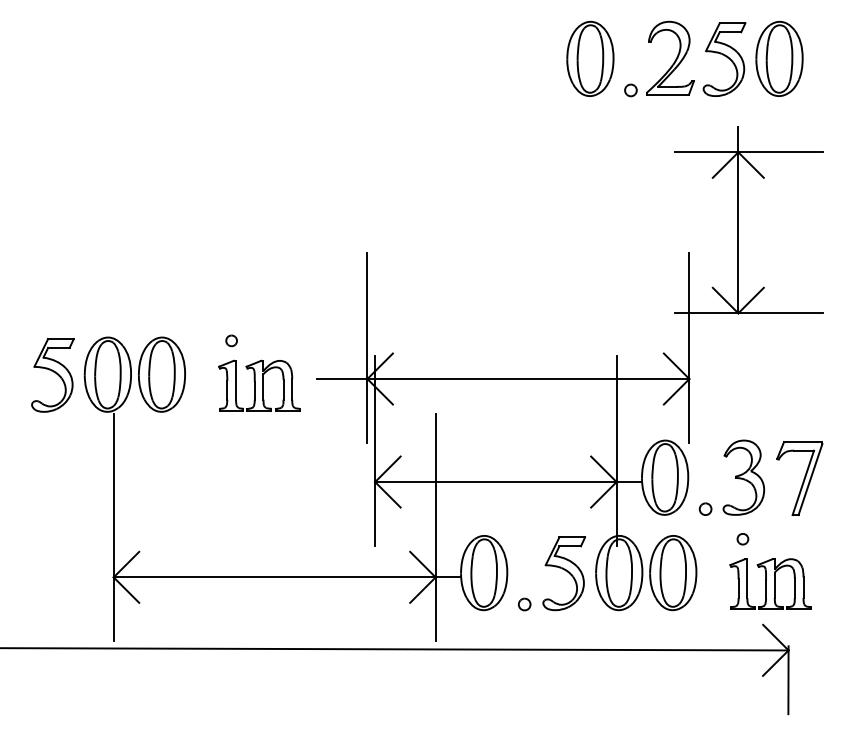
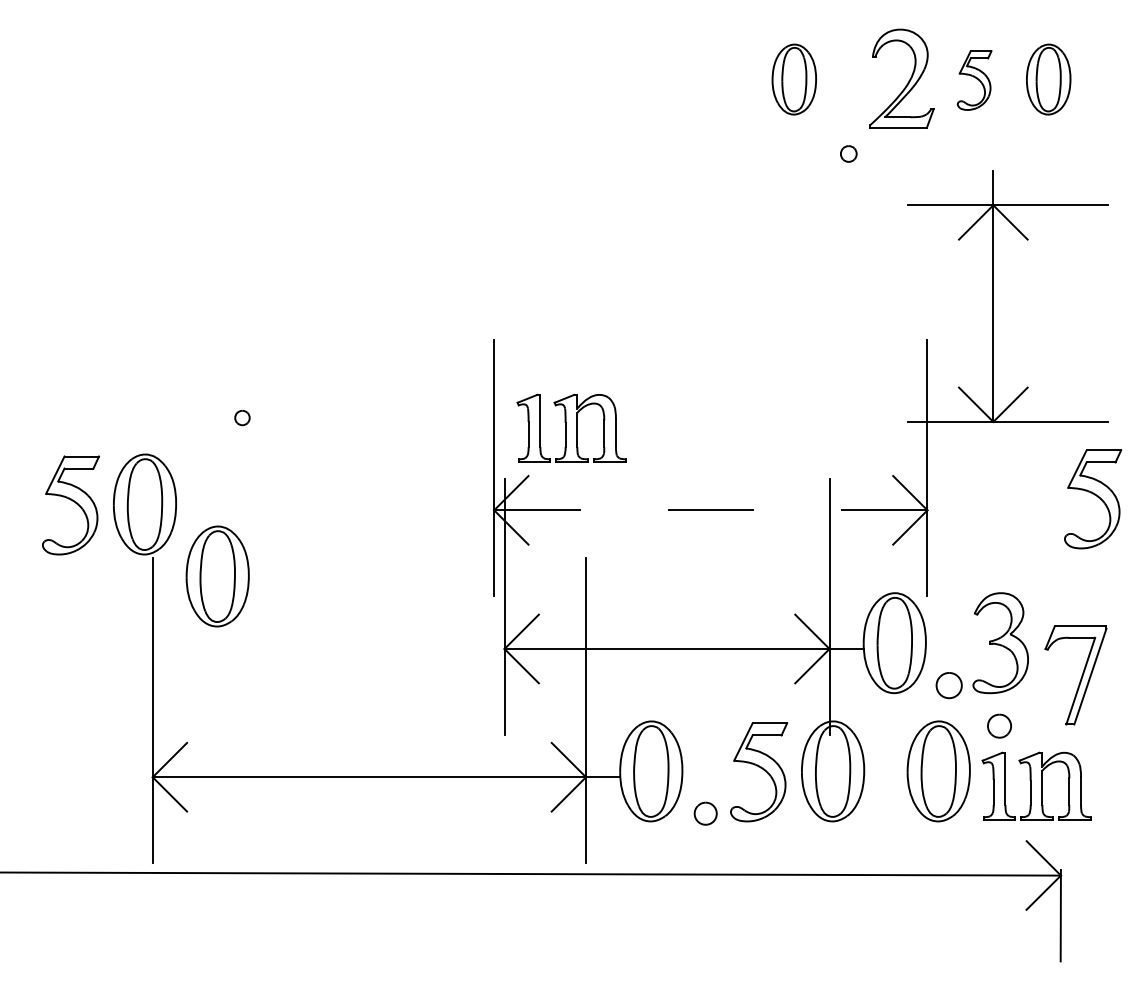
part: (590, 58) -> (794, 79), size x0.7
part: (779, 58) -> (1048, 79), size x0.7
part: (724, 59) -> (974, 80), size x0.6
part: (630, 90) -> (848, 153), moved
part: (231, 341) -> (242, 418), moved
part: (812, 370) -> (1093, 499), added
part: (161, 374) -> (217, 576), moved
line: (502, 379) -> (676, 510), solid -> dashed
part: (259, 385) -> (571, 427), moved
part: (799, 478) -> (1075, 675), moved
part: (705, 509) -> (949, 685), size x1.6
part: (742, 538) -> (999, 725), size x1.6
part: (673, 573) -> (938, 771), moved
part: (524, 604) -> (705, 813), size x1.4

